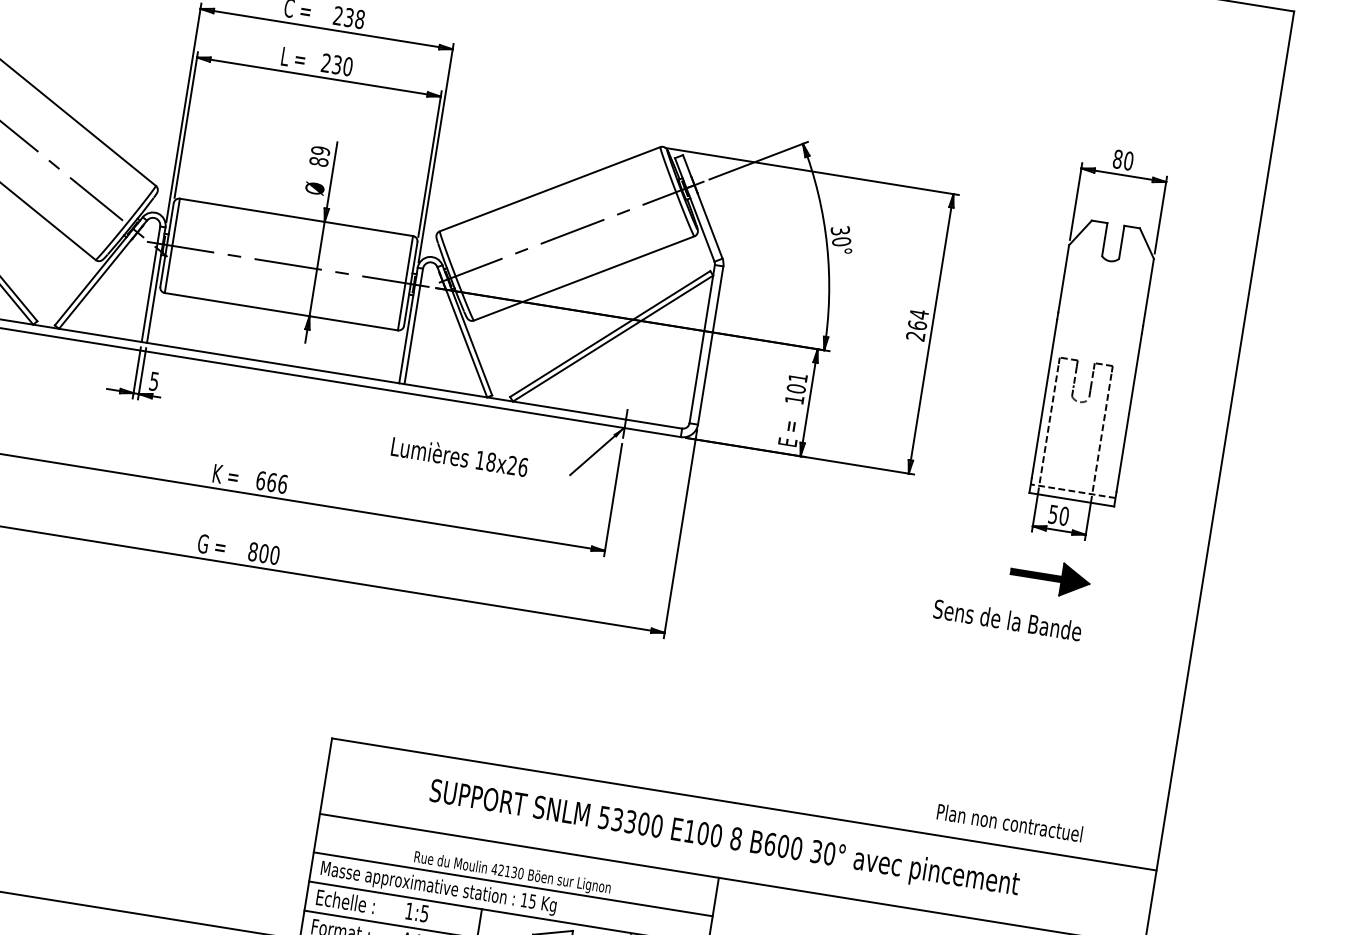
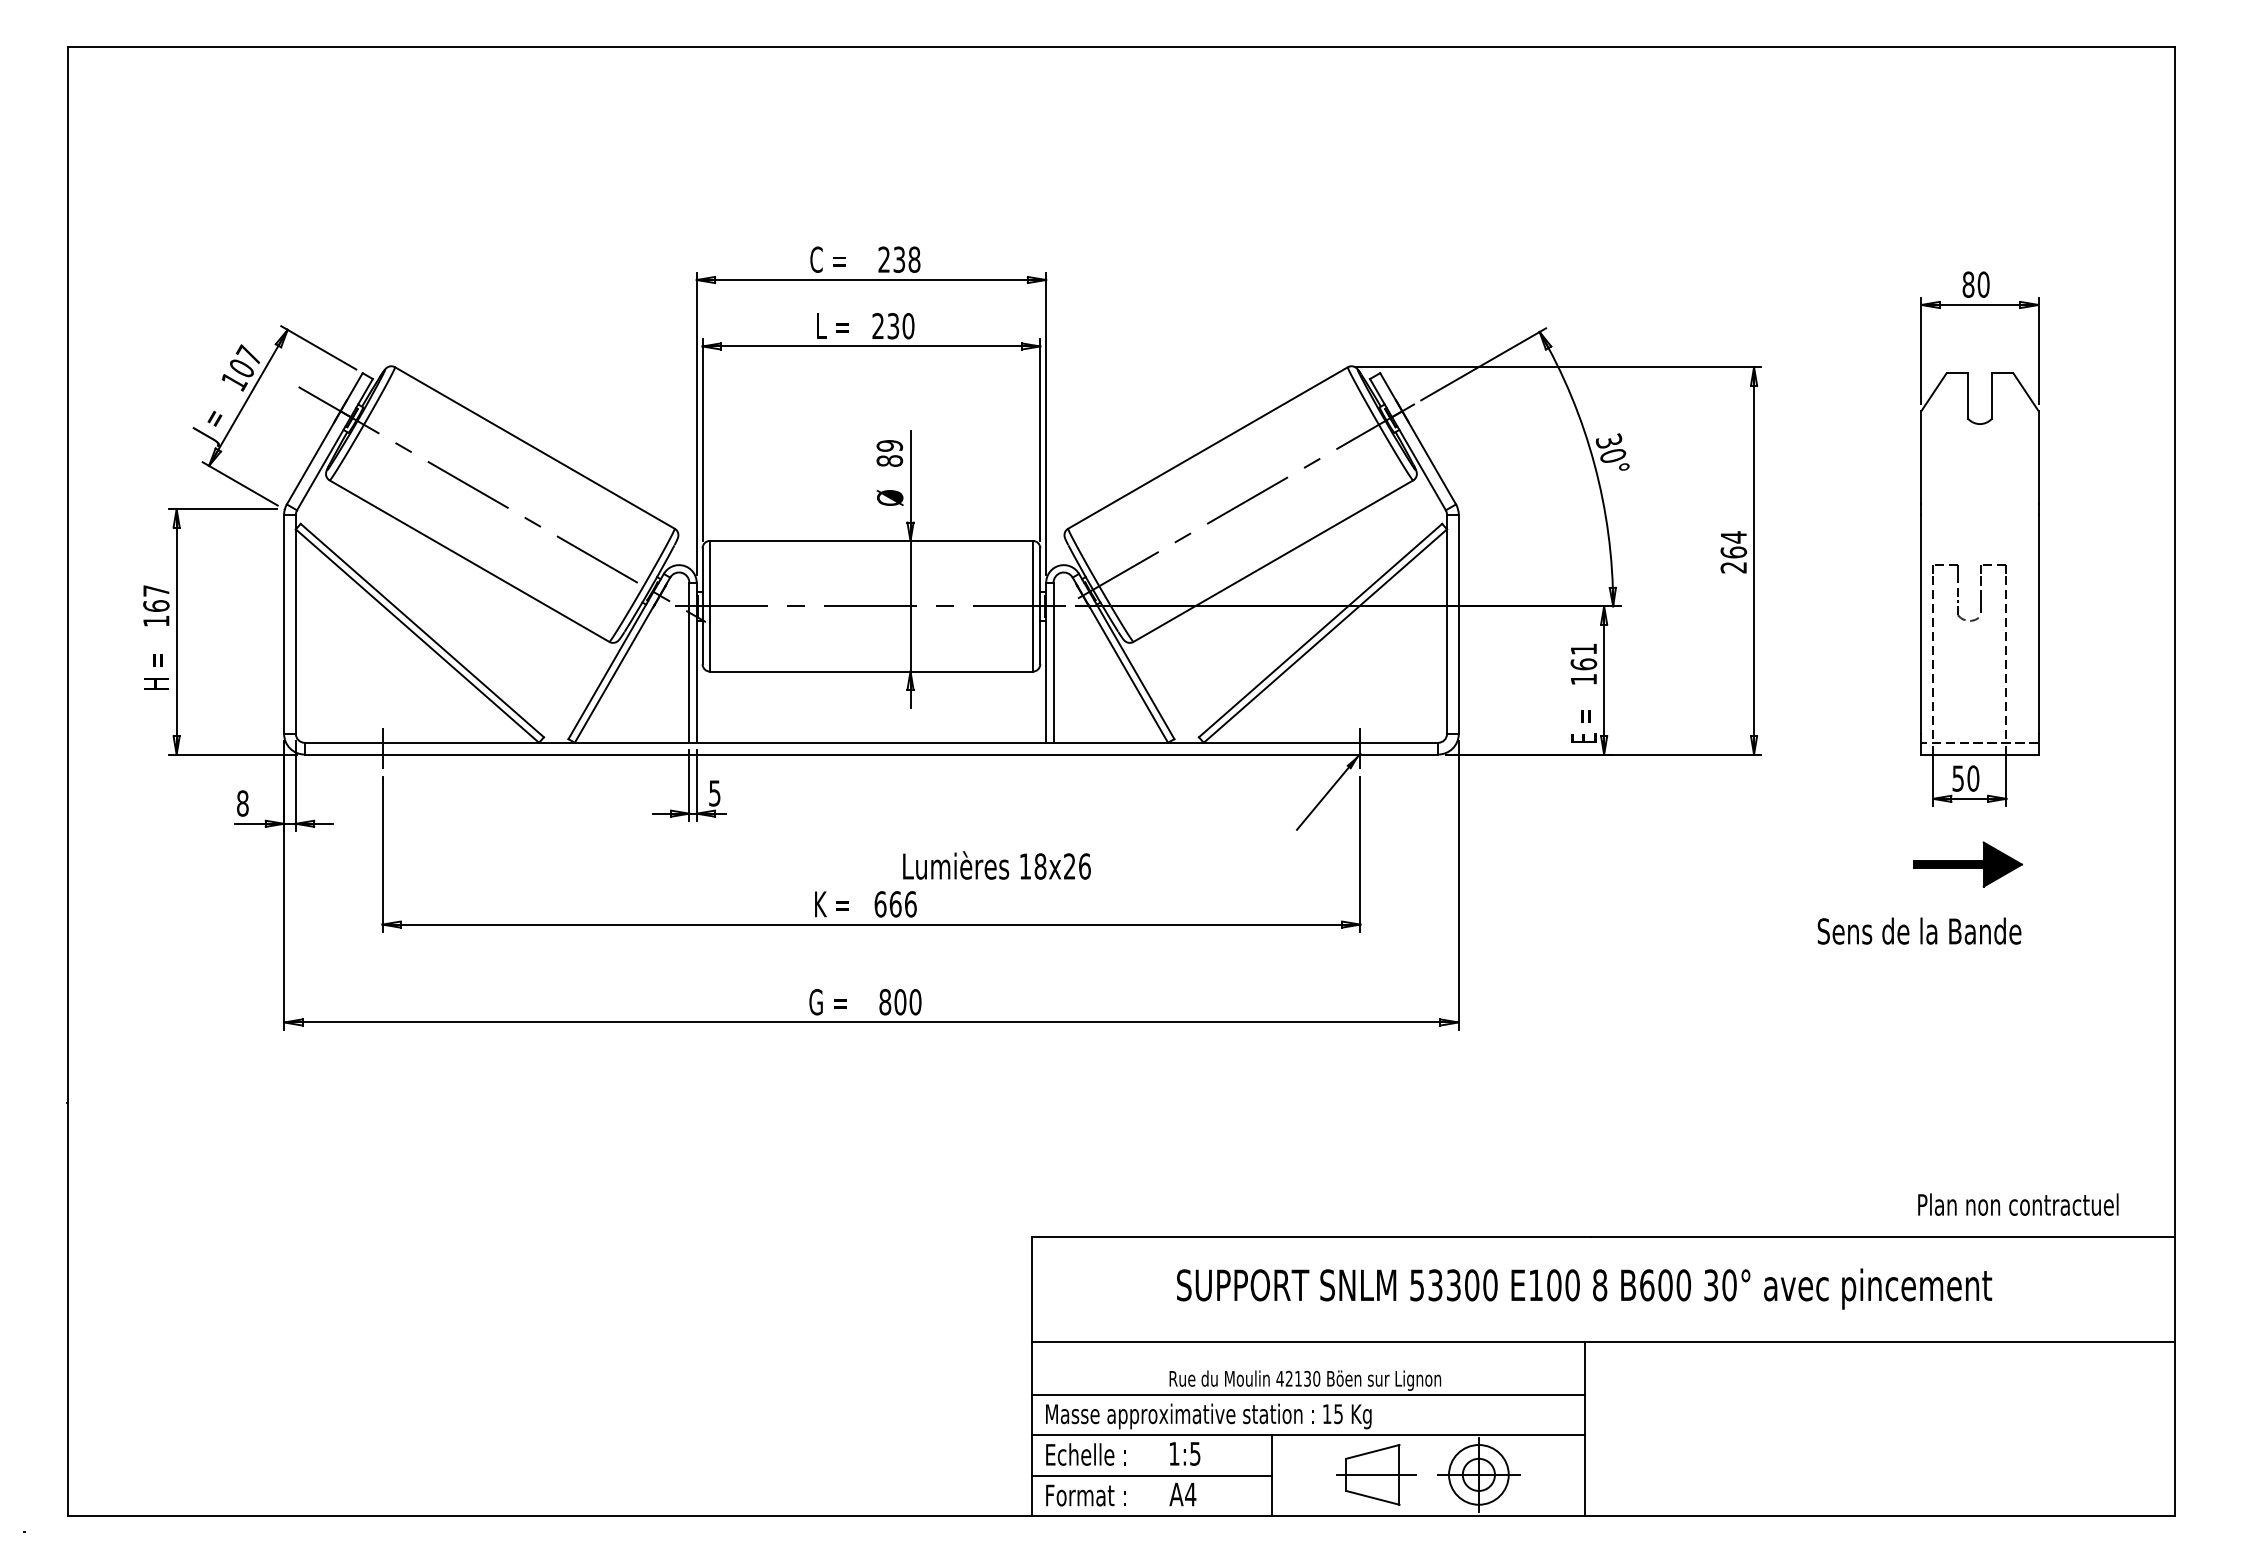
text: (796, 388) -> (1583, 664), 101 -> 161
text: (459, 456) -> (996, 865), moved
text: (1010, 822) -> (2018, 1204), moved

